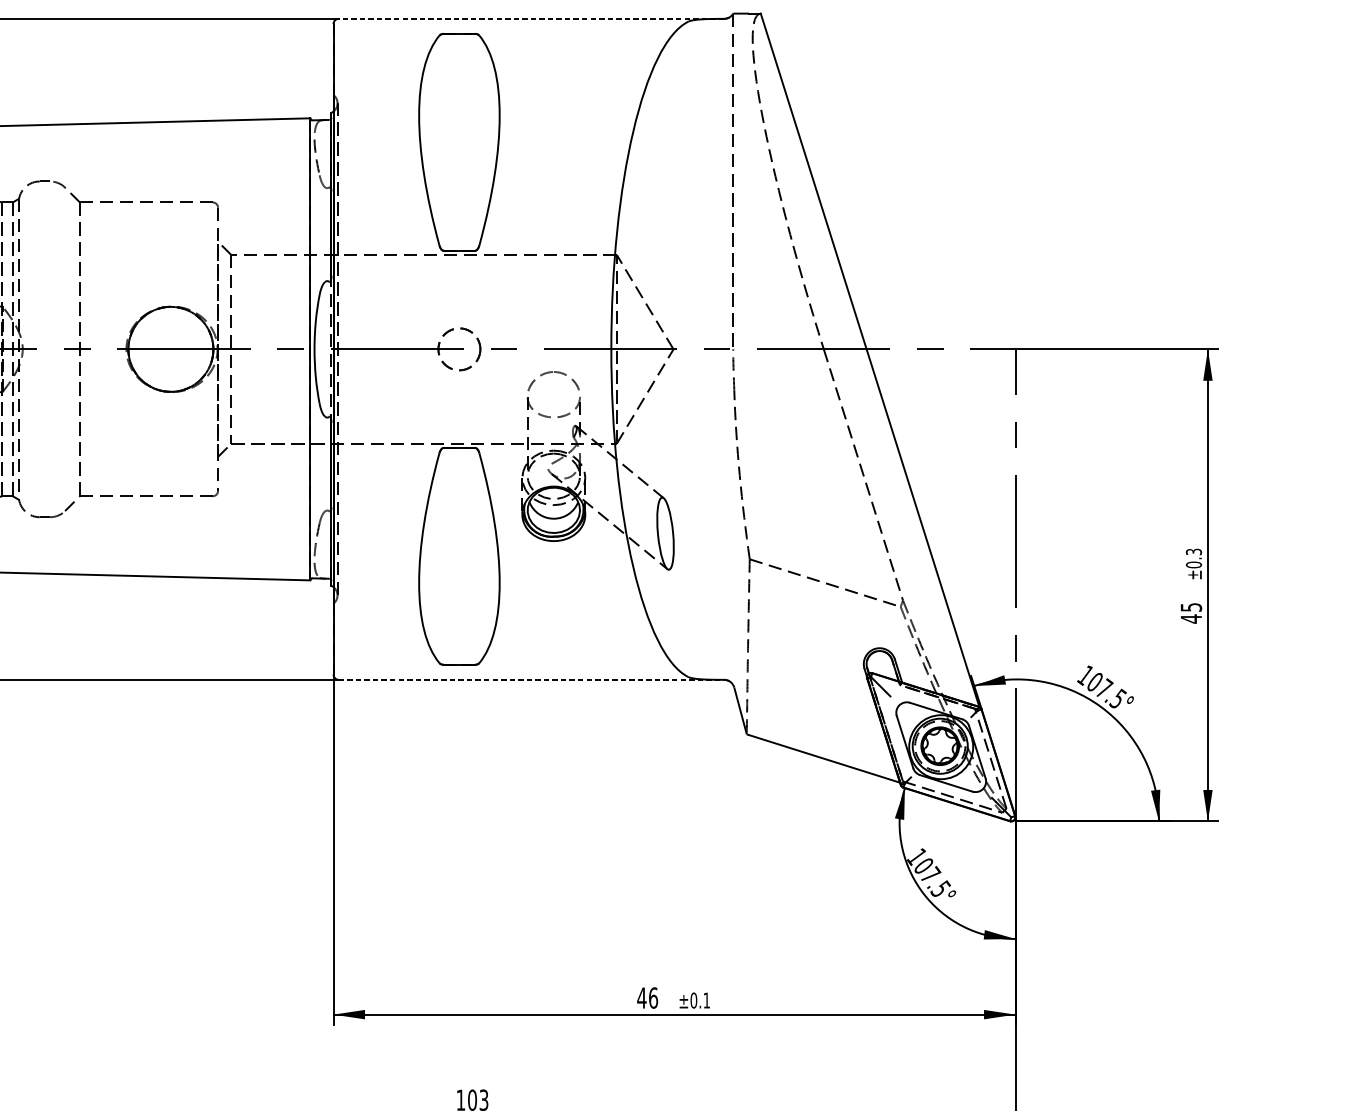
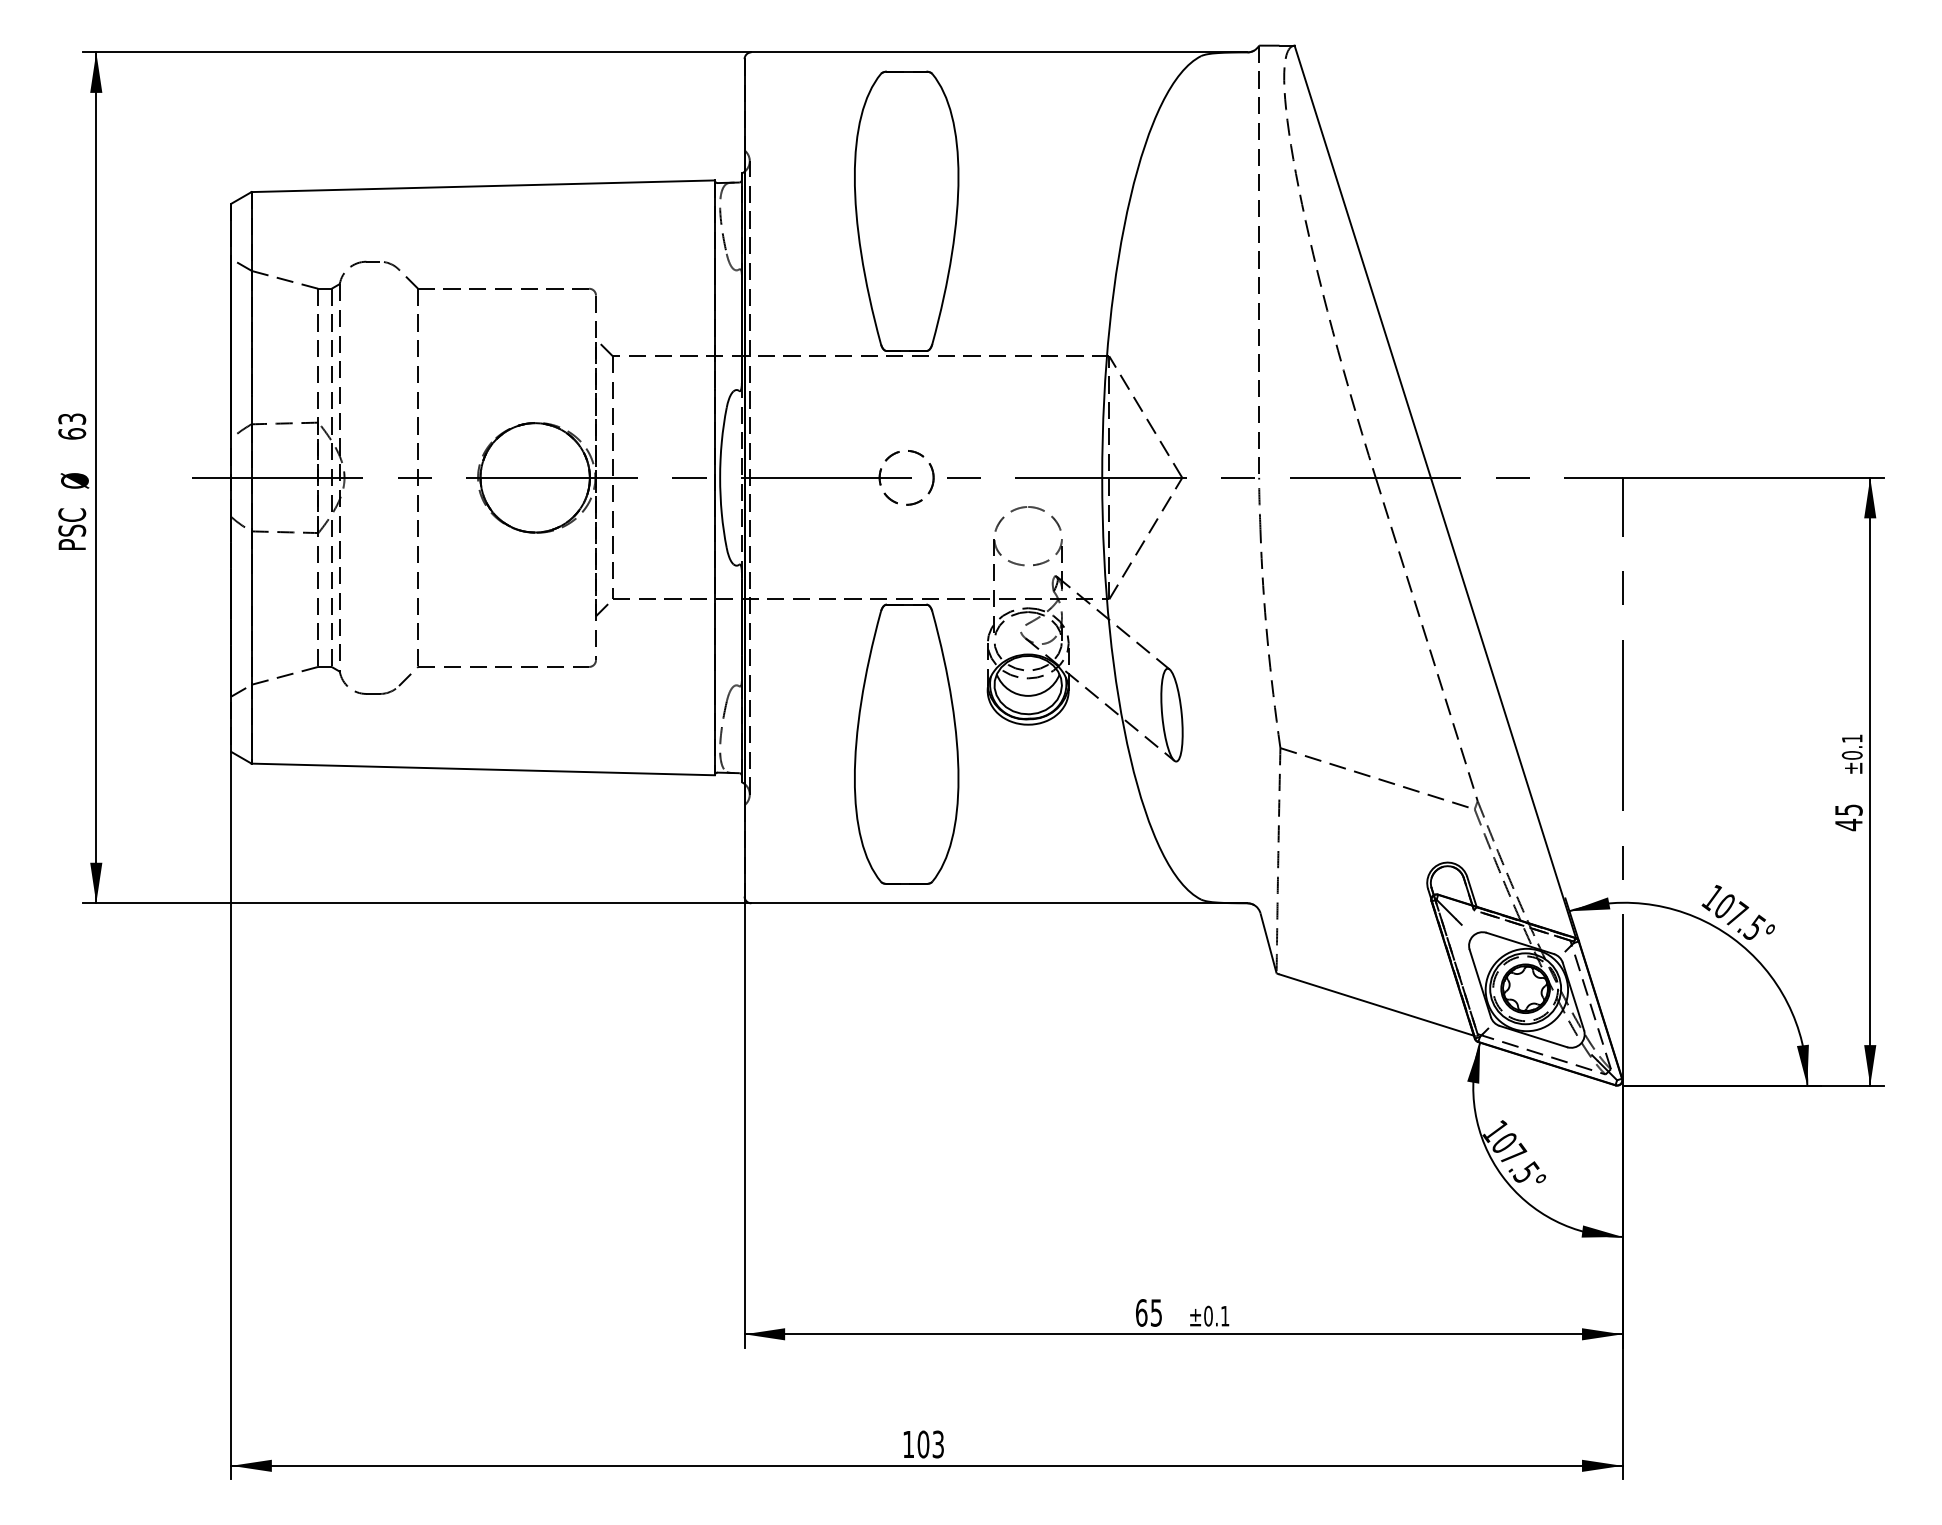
line: (530, 18) -> (998, 52), dashed -> solid
text: (1193, 551) -> (1851, 738), ±0.3 -> ±0.1
line: (531, 679) -> (999, 903), dashed -> solid
text: (647, 997) -> (1148, 1312), 46 -> 65

